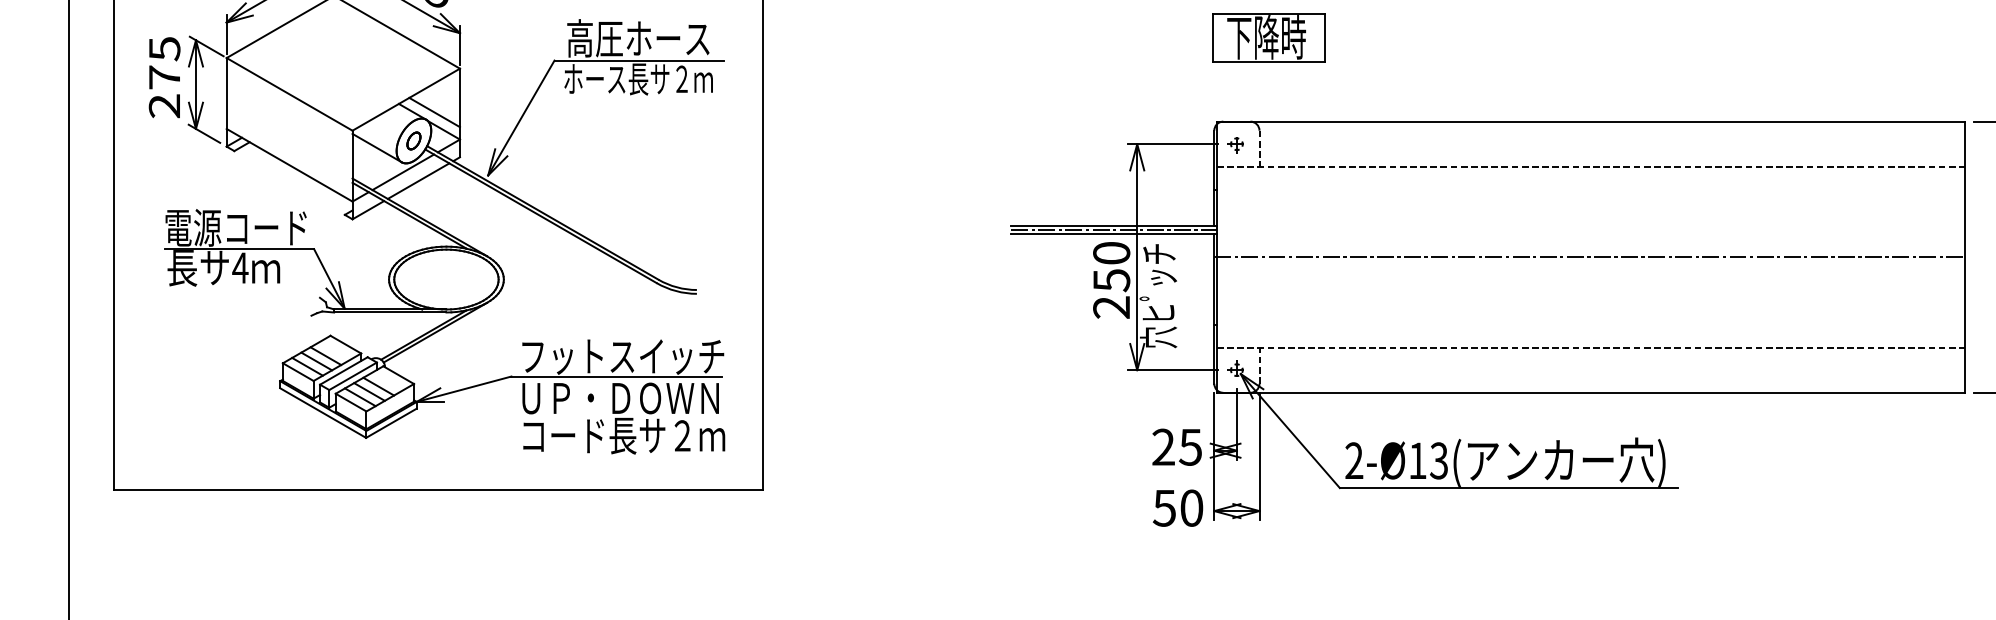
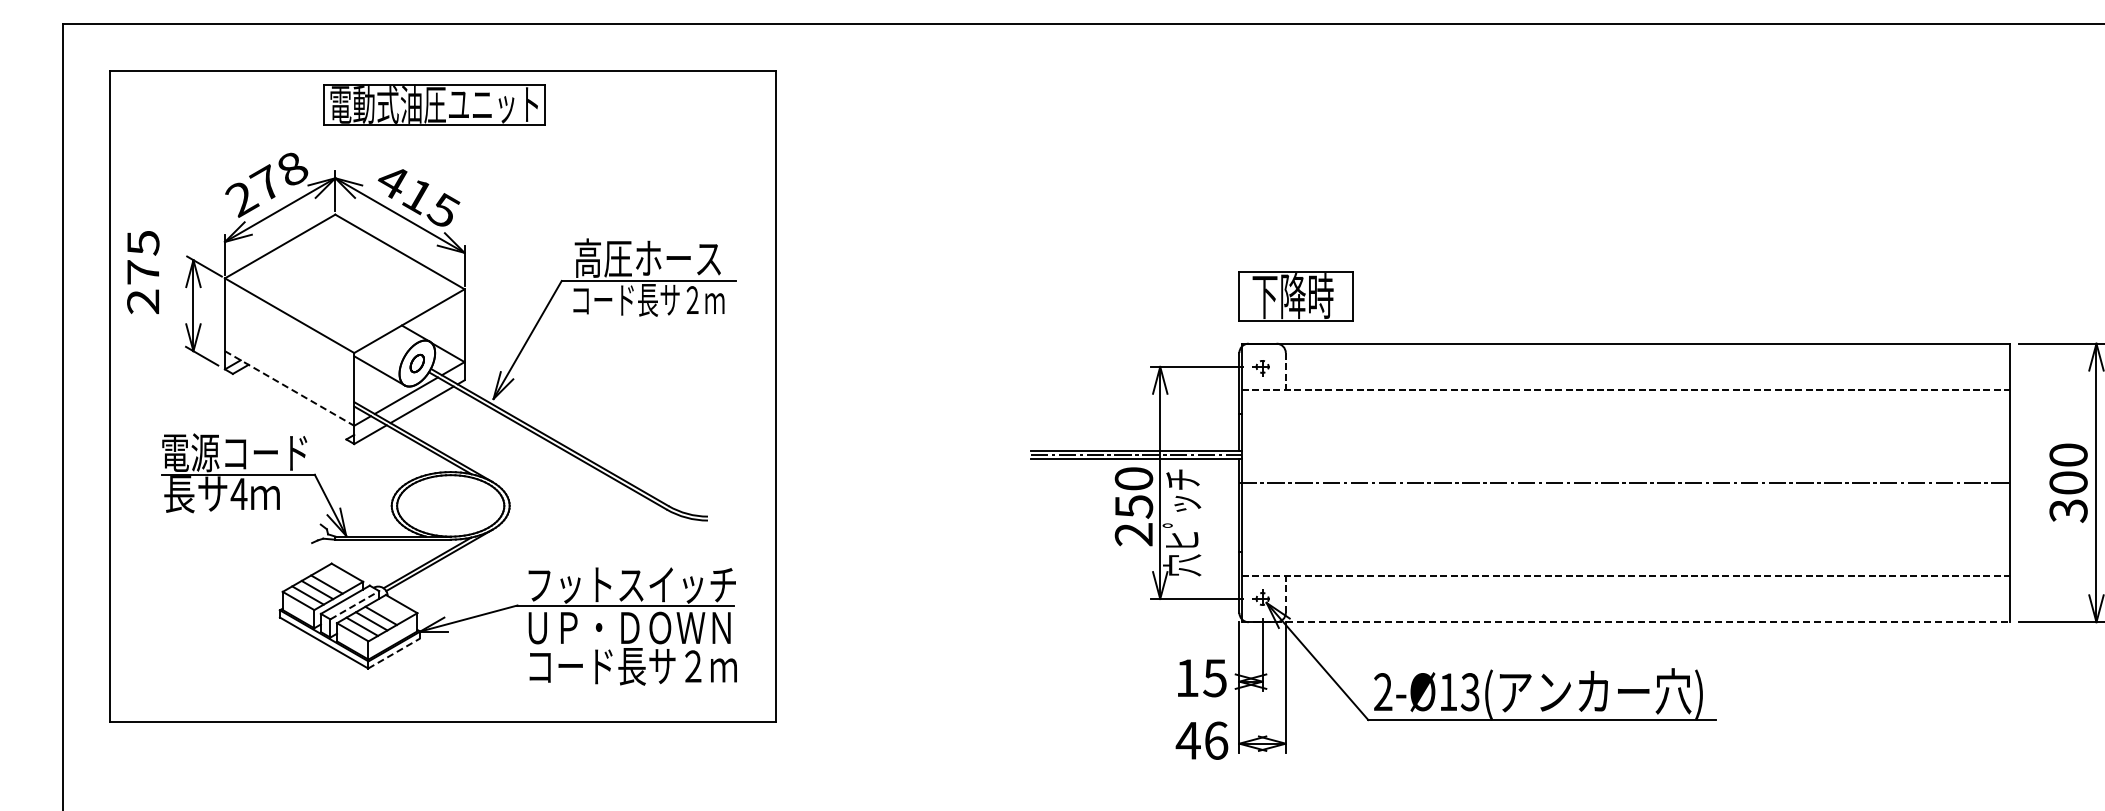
part: (1268, 37) -> (1295, 296), moved
text: (164, 77) -> (143, 272), moved
text: (594, 78) -> (602, 299), ホース長サ２ｍ -> コード長サ２ｍ
line: (434, 112) -> (438, 334), removed
line: (289, 165) -> (289, 388), solid -> dashed
line: (353, 376) -> (355, 605), solid -> dashed
line: (1591, 393) -> (1626, 622), solid -> dashed
line: (391, 423) -> (394, 653), solid -> dashed
text: (1162, 446) -> (1186, 677), 25 -> 15
text: (1177, 507) -> (1201, 740), 50 -> 46

